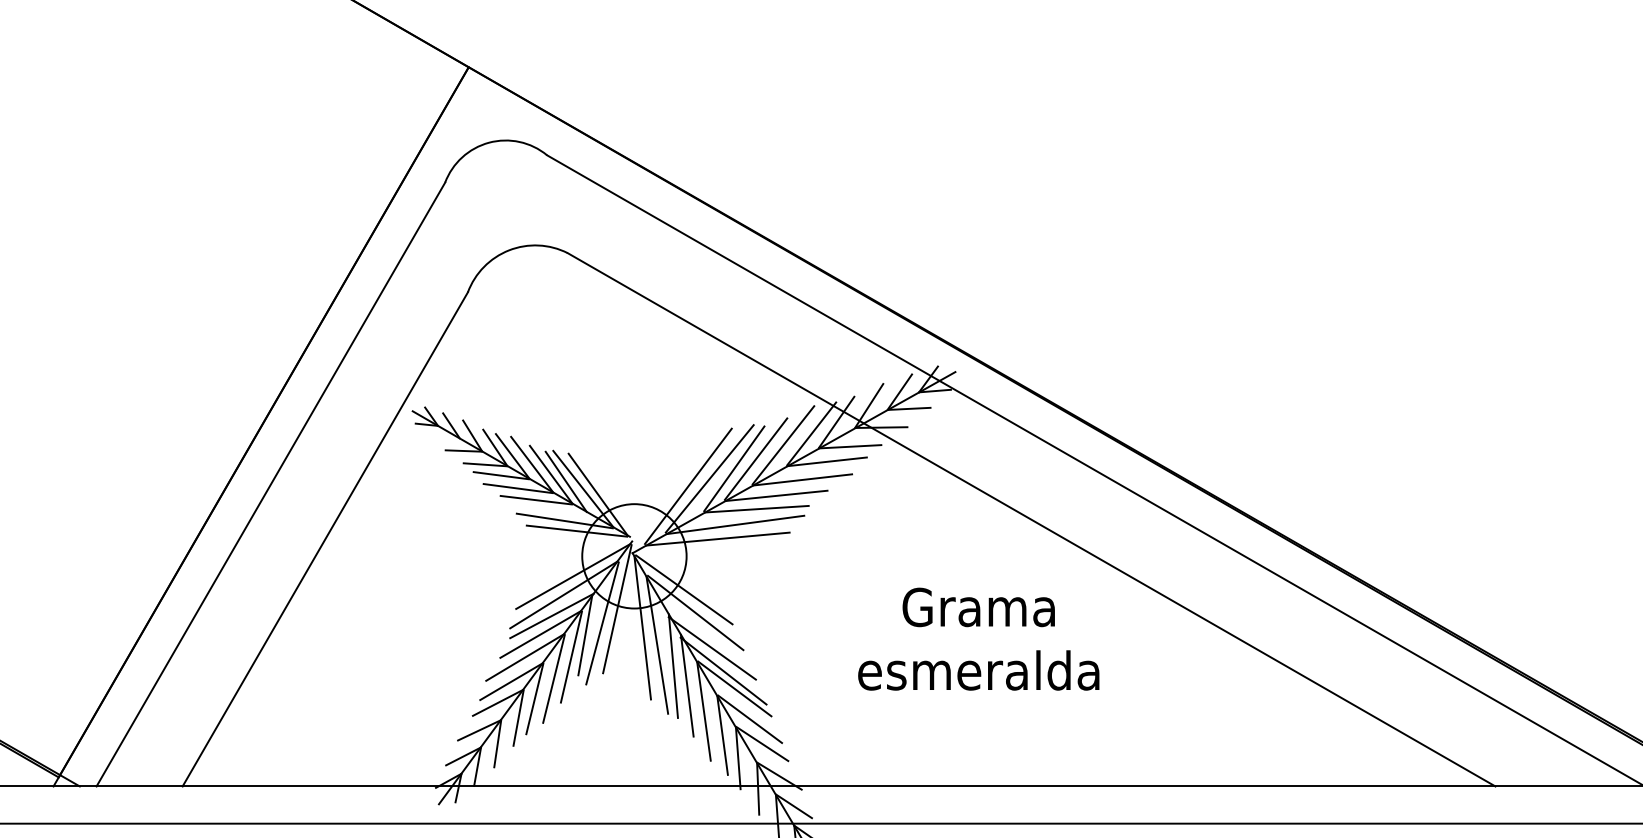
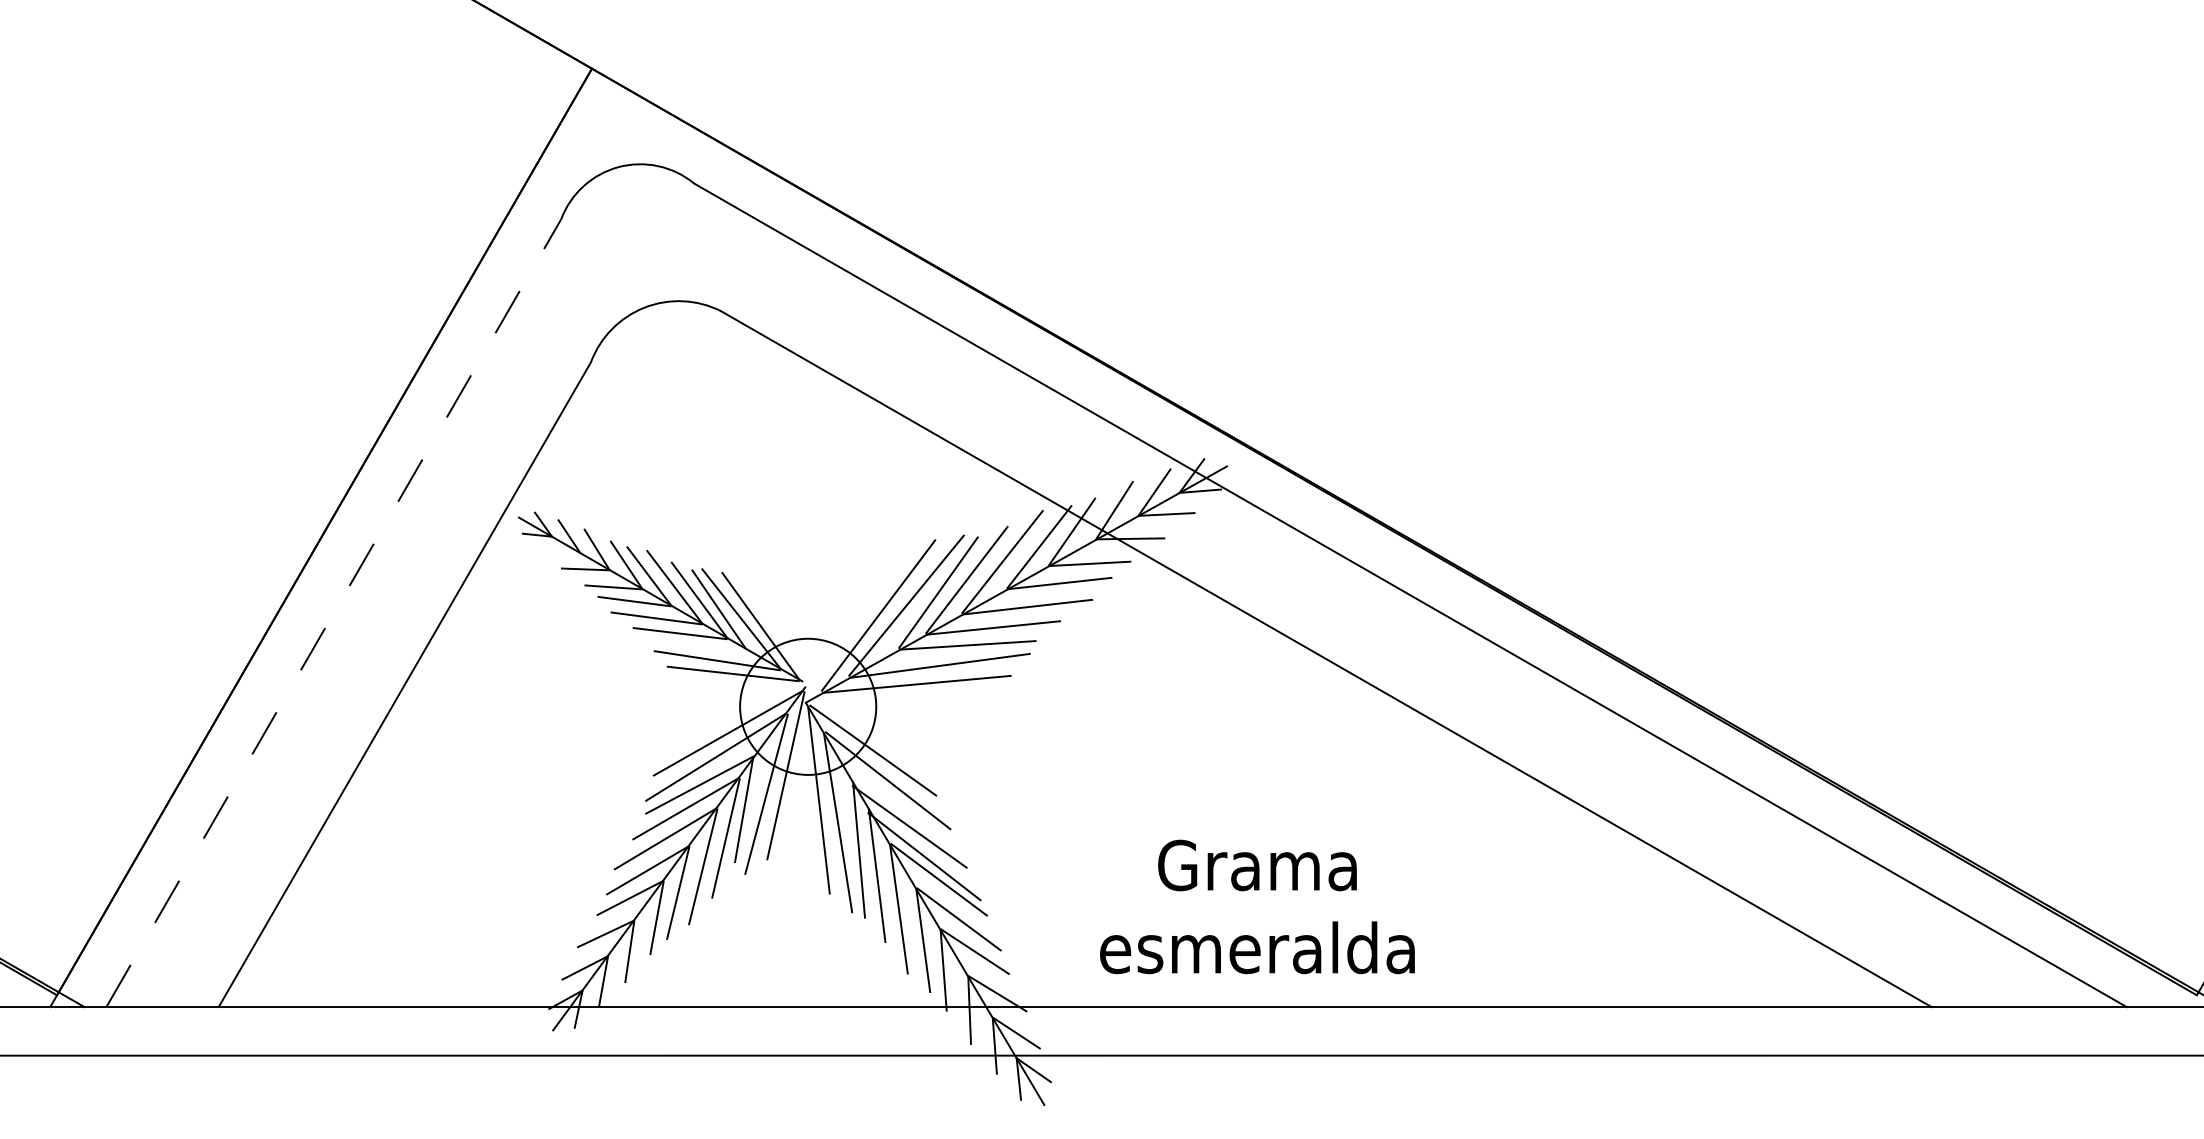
line: (270, 484) -> (333, 613), solid -> dashed
text: (978, 638) -> (1257, 906), moved

